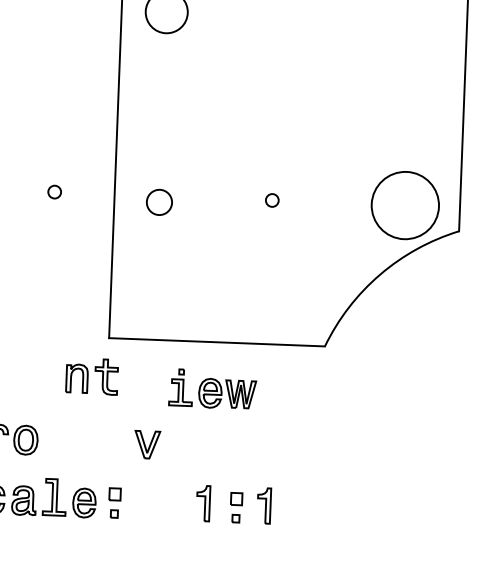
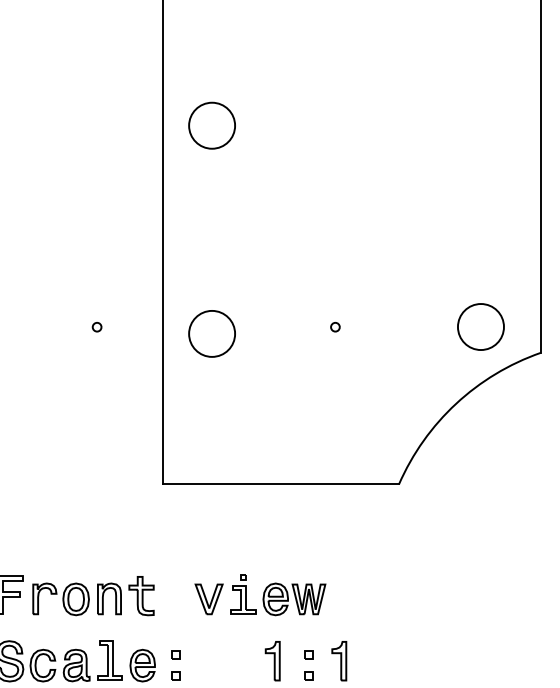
circle: (54, 192) -> (96, 327), size x0.62
circle: (272, 200) -> (335, 327), size x0.62
circle: (159, 202) -> (212, 333), size x1.67
circle: (404, 205) -> (480, 327), size x0.62
part: (91, 376) -> (125, 596), moved
part: (213, 389) -> (278, 595), moved
part: (114, 494) -> (175, 654), size x0.62
part: (236, 498) -> (308, 654), size x0.62

